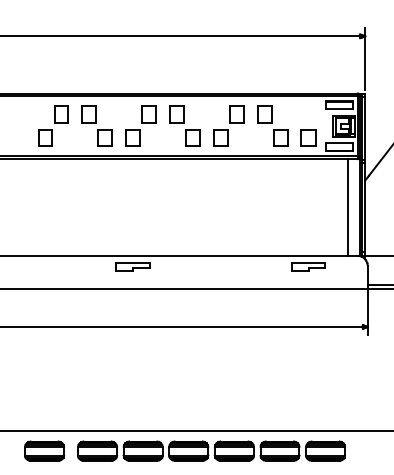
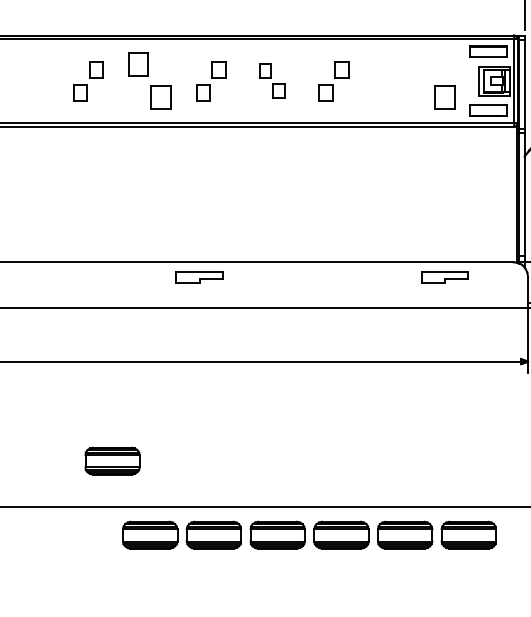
part: (53, 125) -> (88, 80), size x0.7
part: (140, 125) -> (210, 80), size x0.7
part: (184, 125) -> (271, 80), size x0.6
part: (228, 125) -> (333, 80), size x0.7
part: (272, 125) -> (394, 80), removed
line: (348, 207) -> (500, 194), removed
part: (44, 450) -> (112, 460), moved

